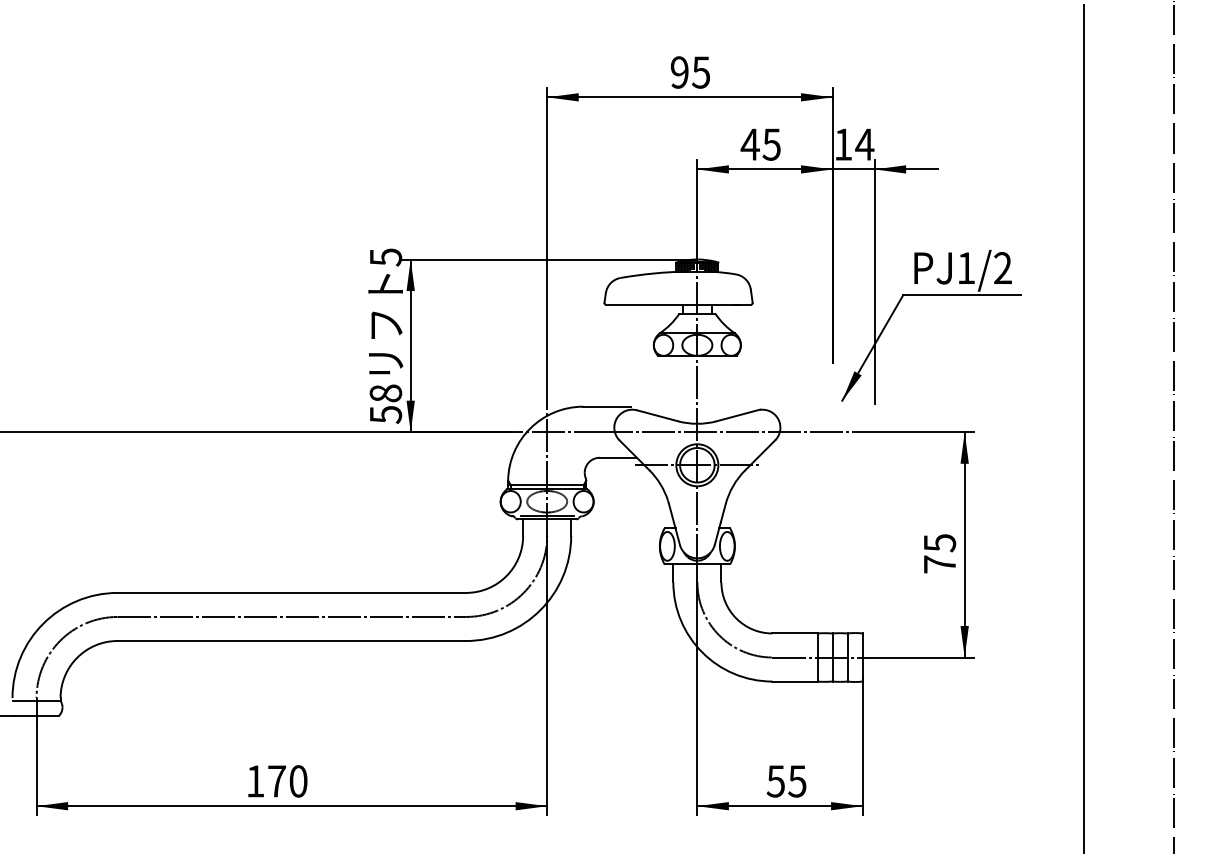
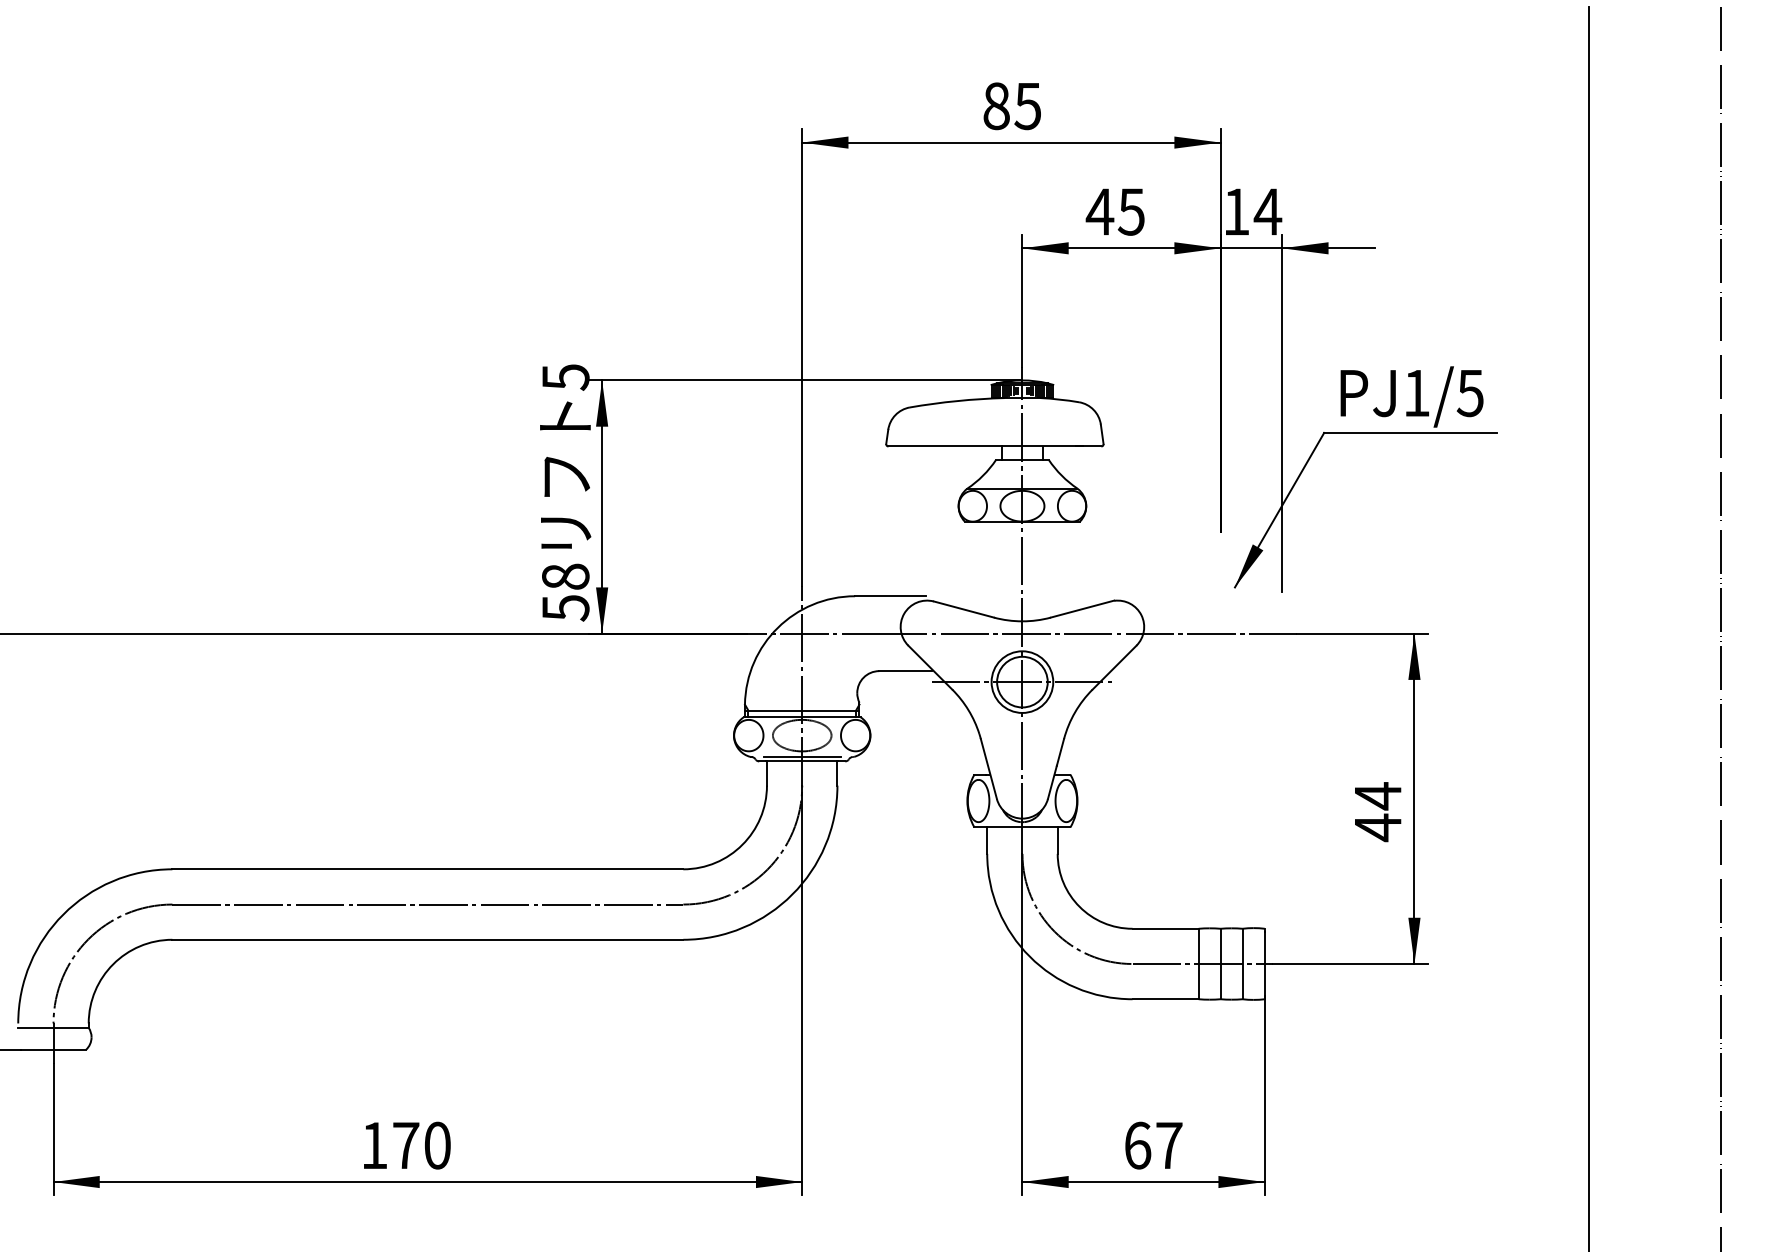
text: (679, 72) -> (996, 106), 95 -> 85
text: (1002, 268) -> (1469, 393), PJ1/2 -> PJ1/5
text: (940, 553) -> (1378, 811), 75 -> 44
text: (786, 781) -> (1153, 1145), 55 -> 67

